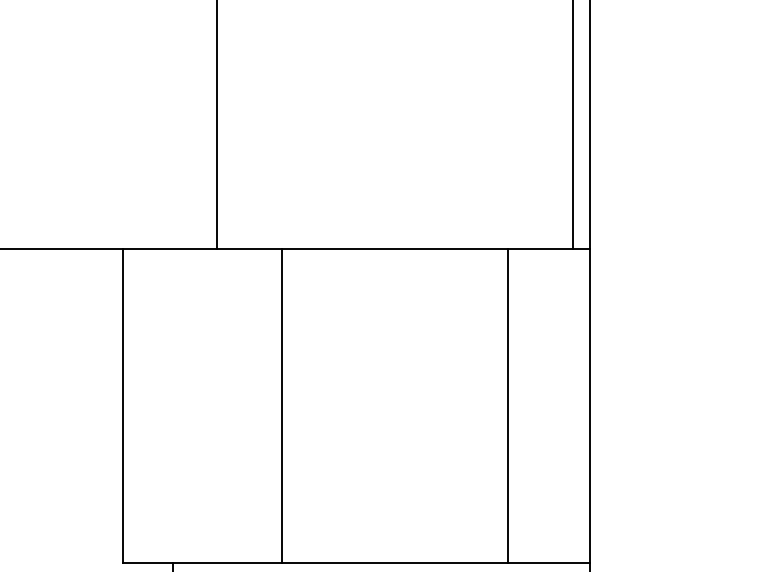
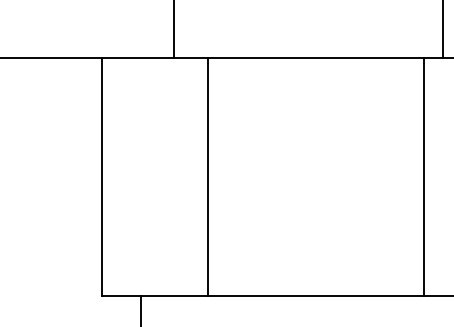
line: (282, 406) -> (207, 177), moved
line: (508, 406) -> (423, 177), moved

